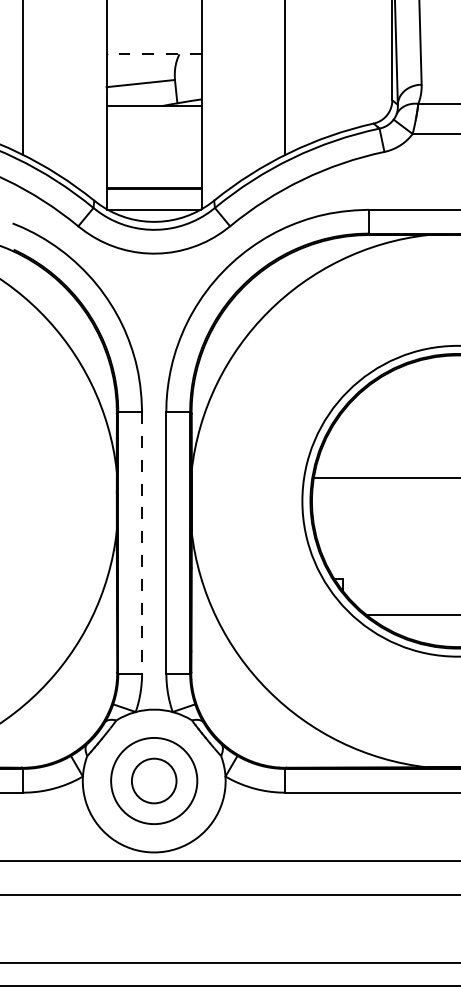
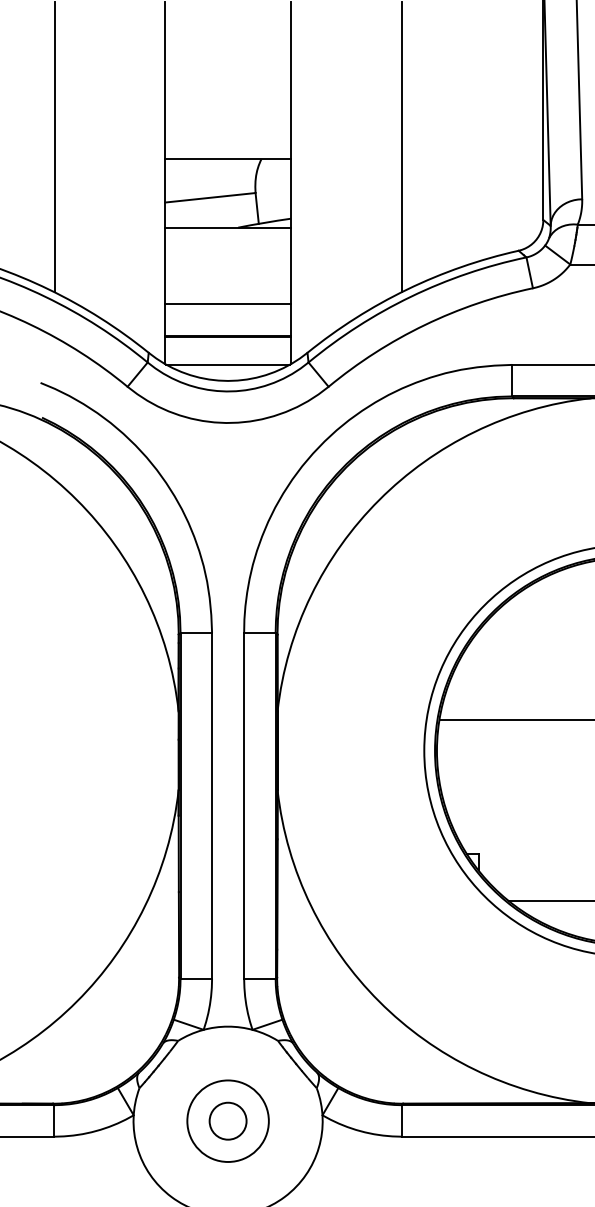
line: (154, 54) -> (228, 159), dashed -> solid
line: (153, 163) -> (227, 303), added
line: (142, 542) -> (212, 805), dashed -> solid
circle: (154, 780) -> (228, 1120), size x0.62
circle: (154, 780) -> (228, 1120), size x0.71

